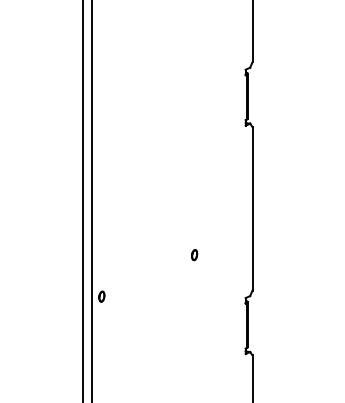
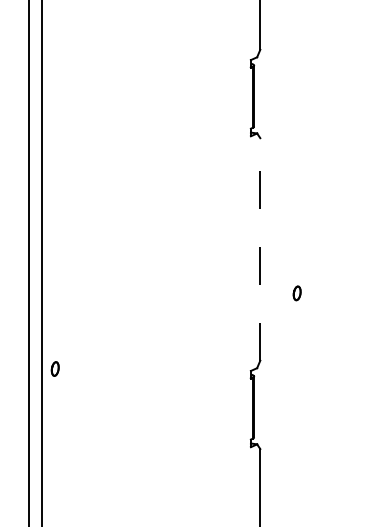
line: (252, 208) -> (260, 248), solid -> dashed
part: (194, 255) -> (297, 293), moved

